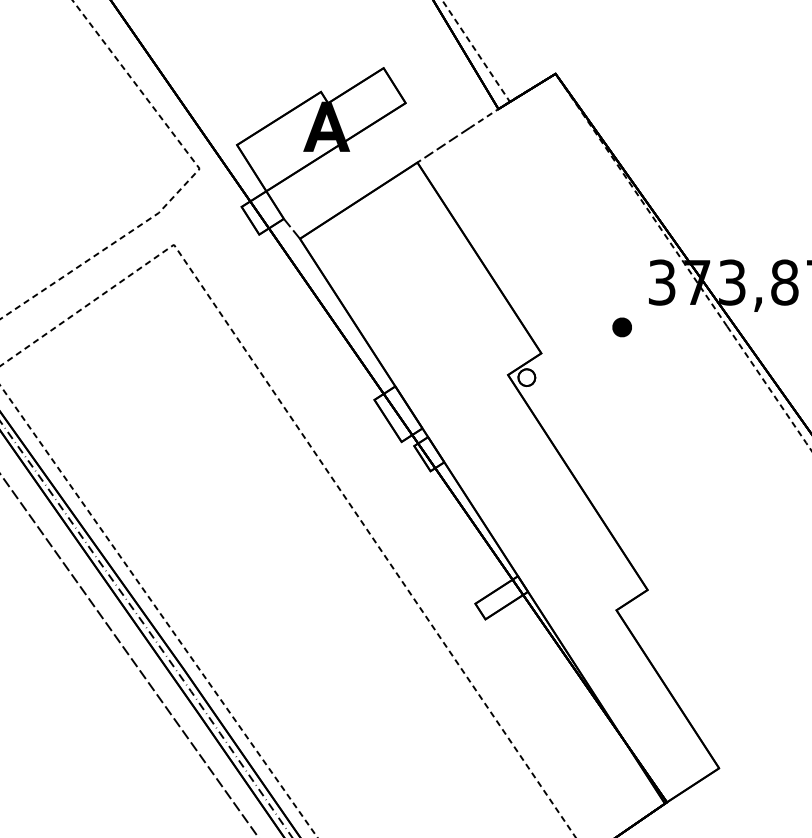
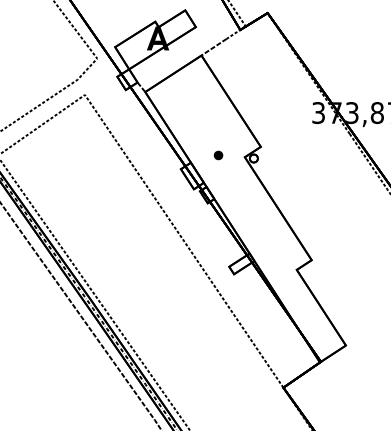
part: (622, 327) -> (218, 155), moved

